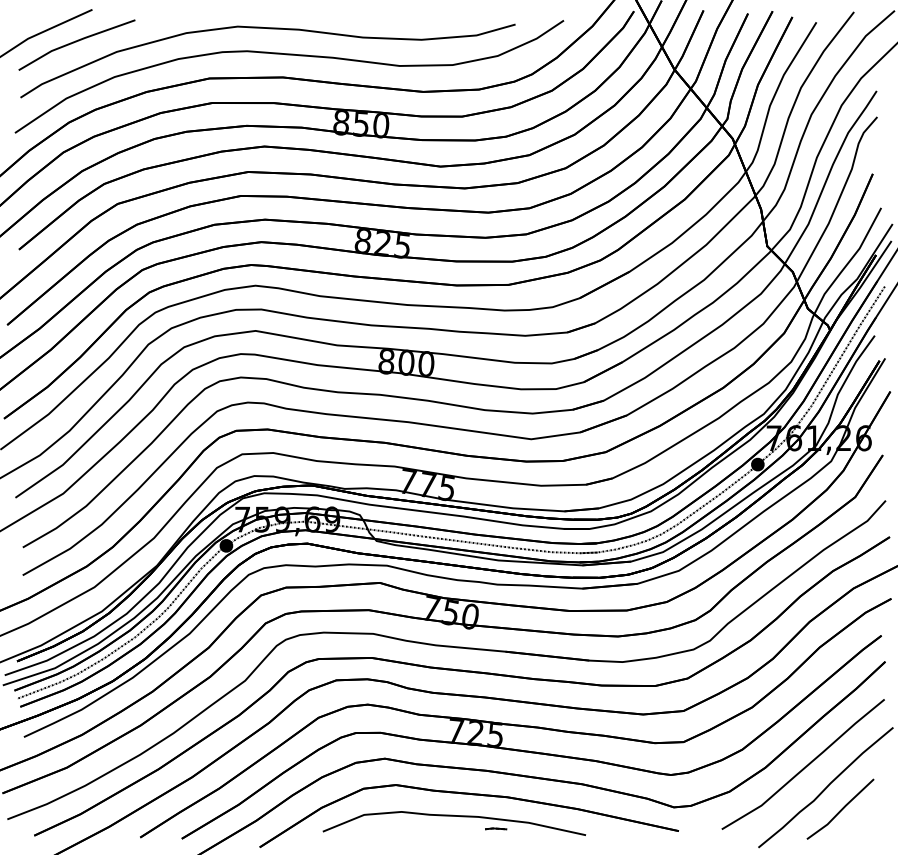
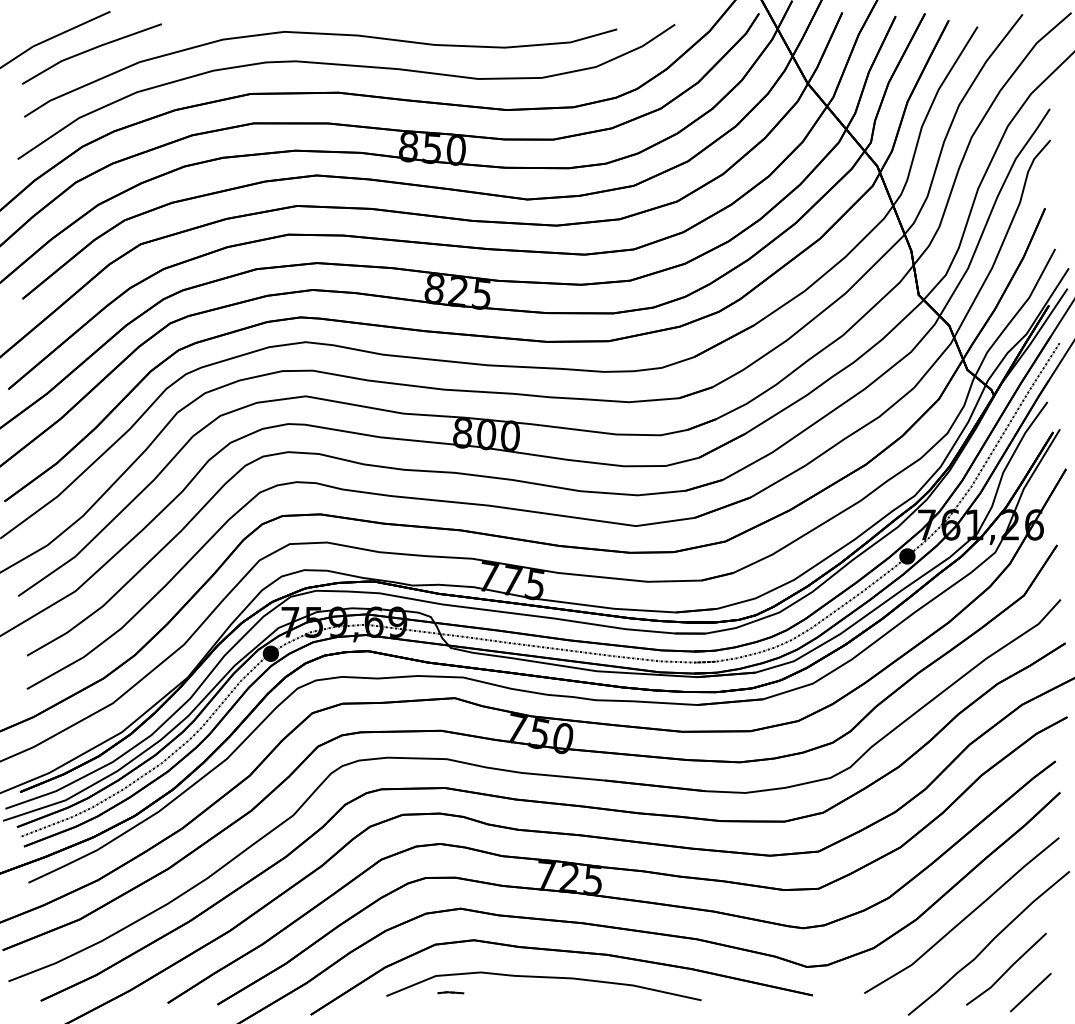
line: (495, 828) -> (450, 992), moved
line: (860, 828) -> (1030, 992), added

